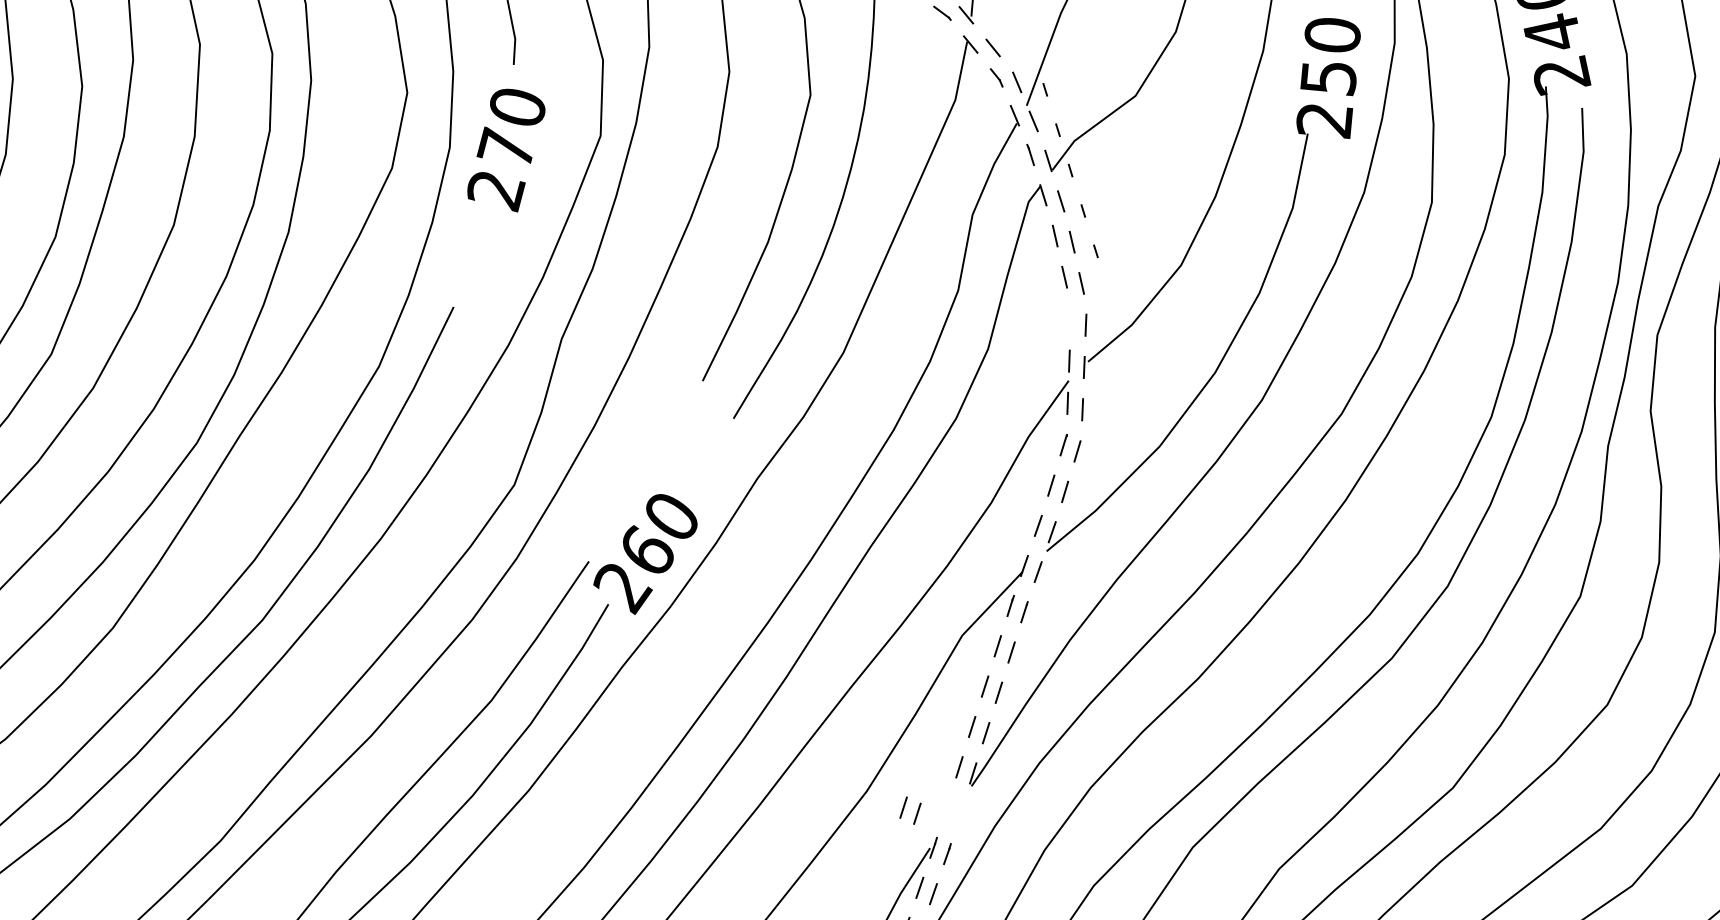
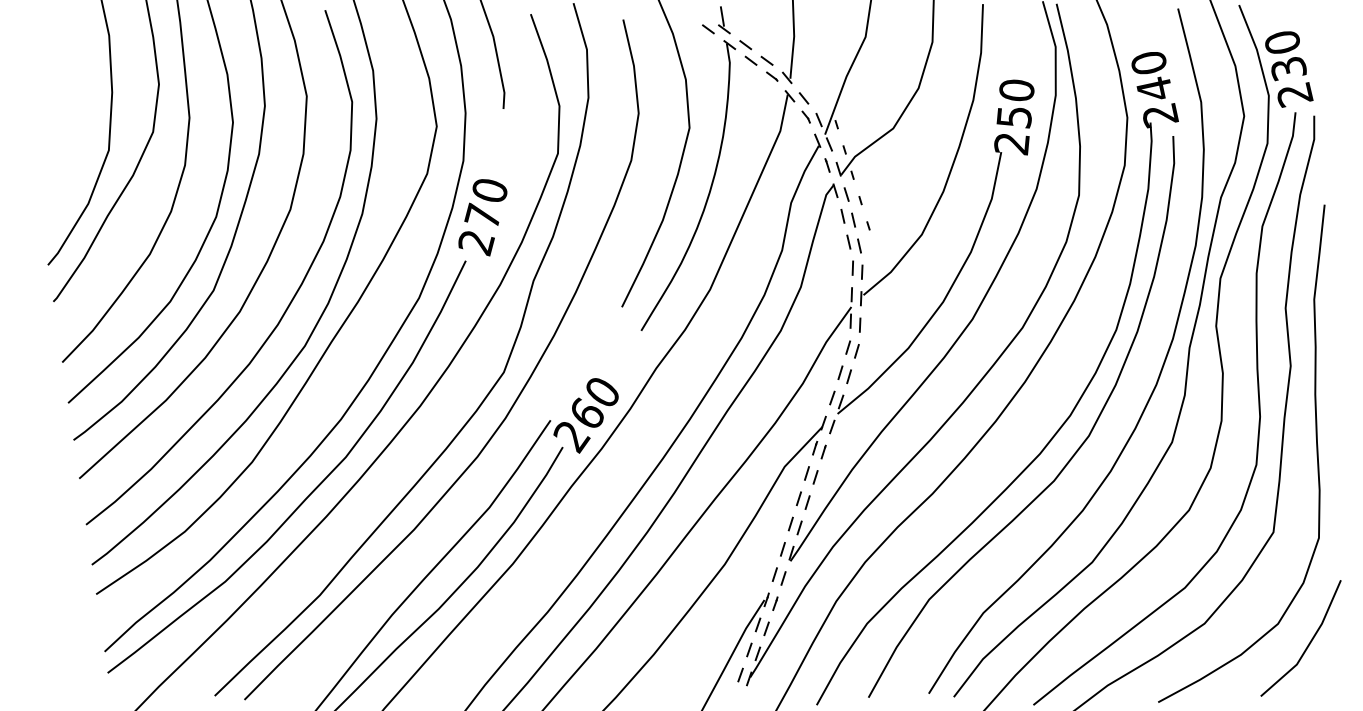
text: (505, 150) -> (482, 217), moved
line: (1070, 317) -> (852, 267), added
part: (909, 810) -> (778, 576), moved

